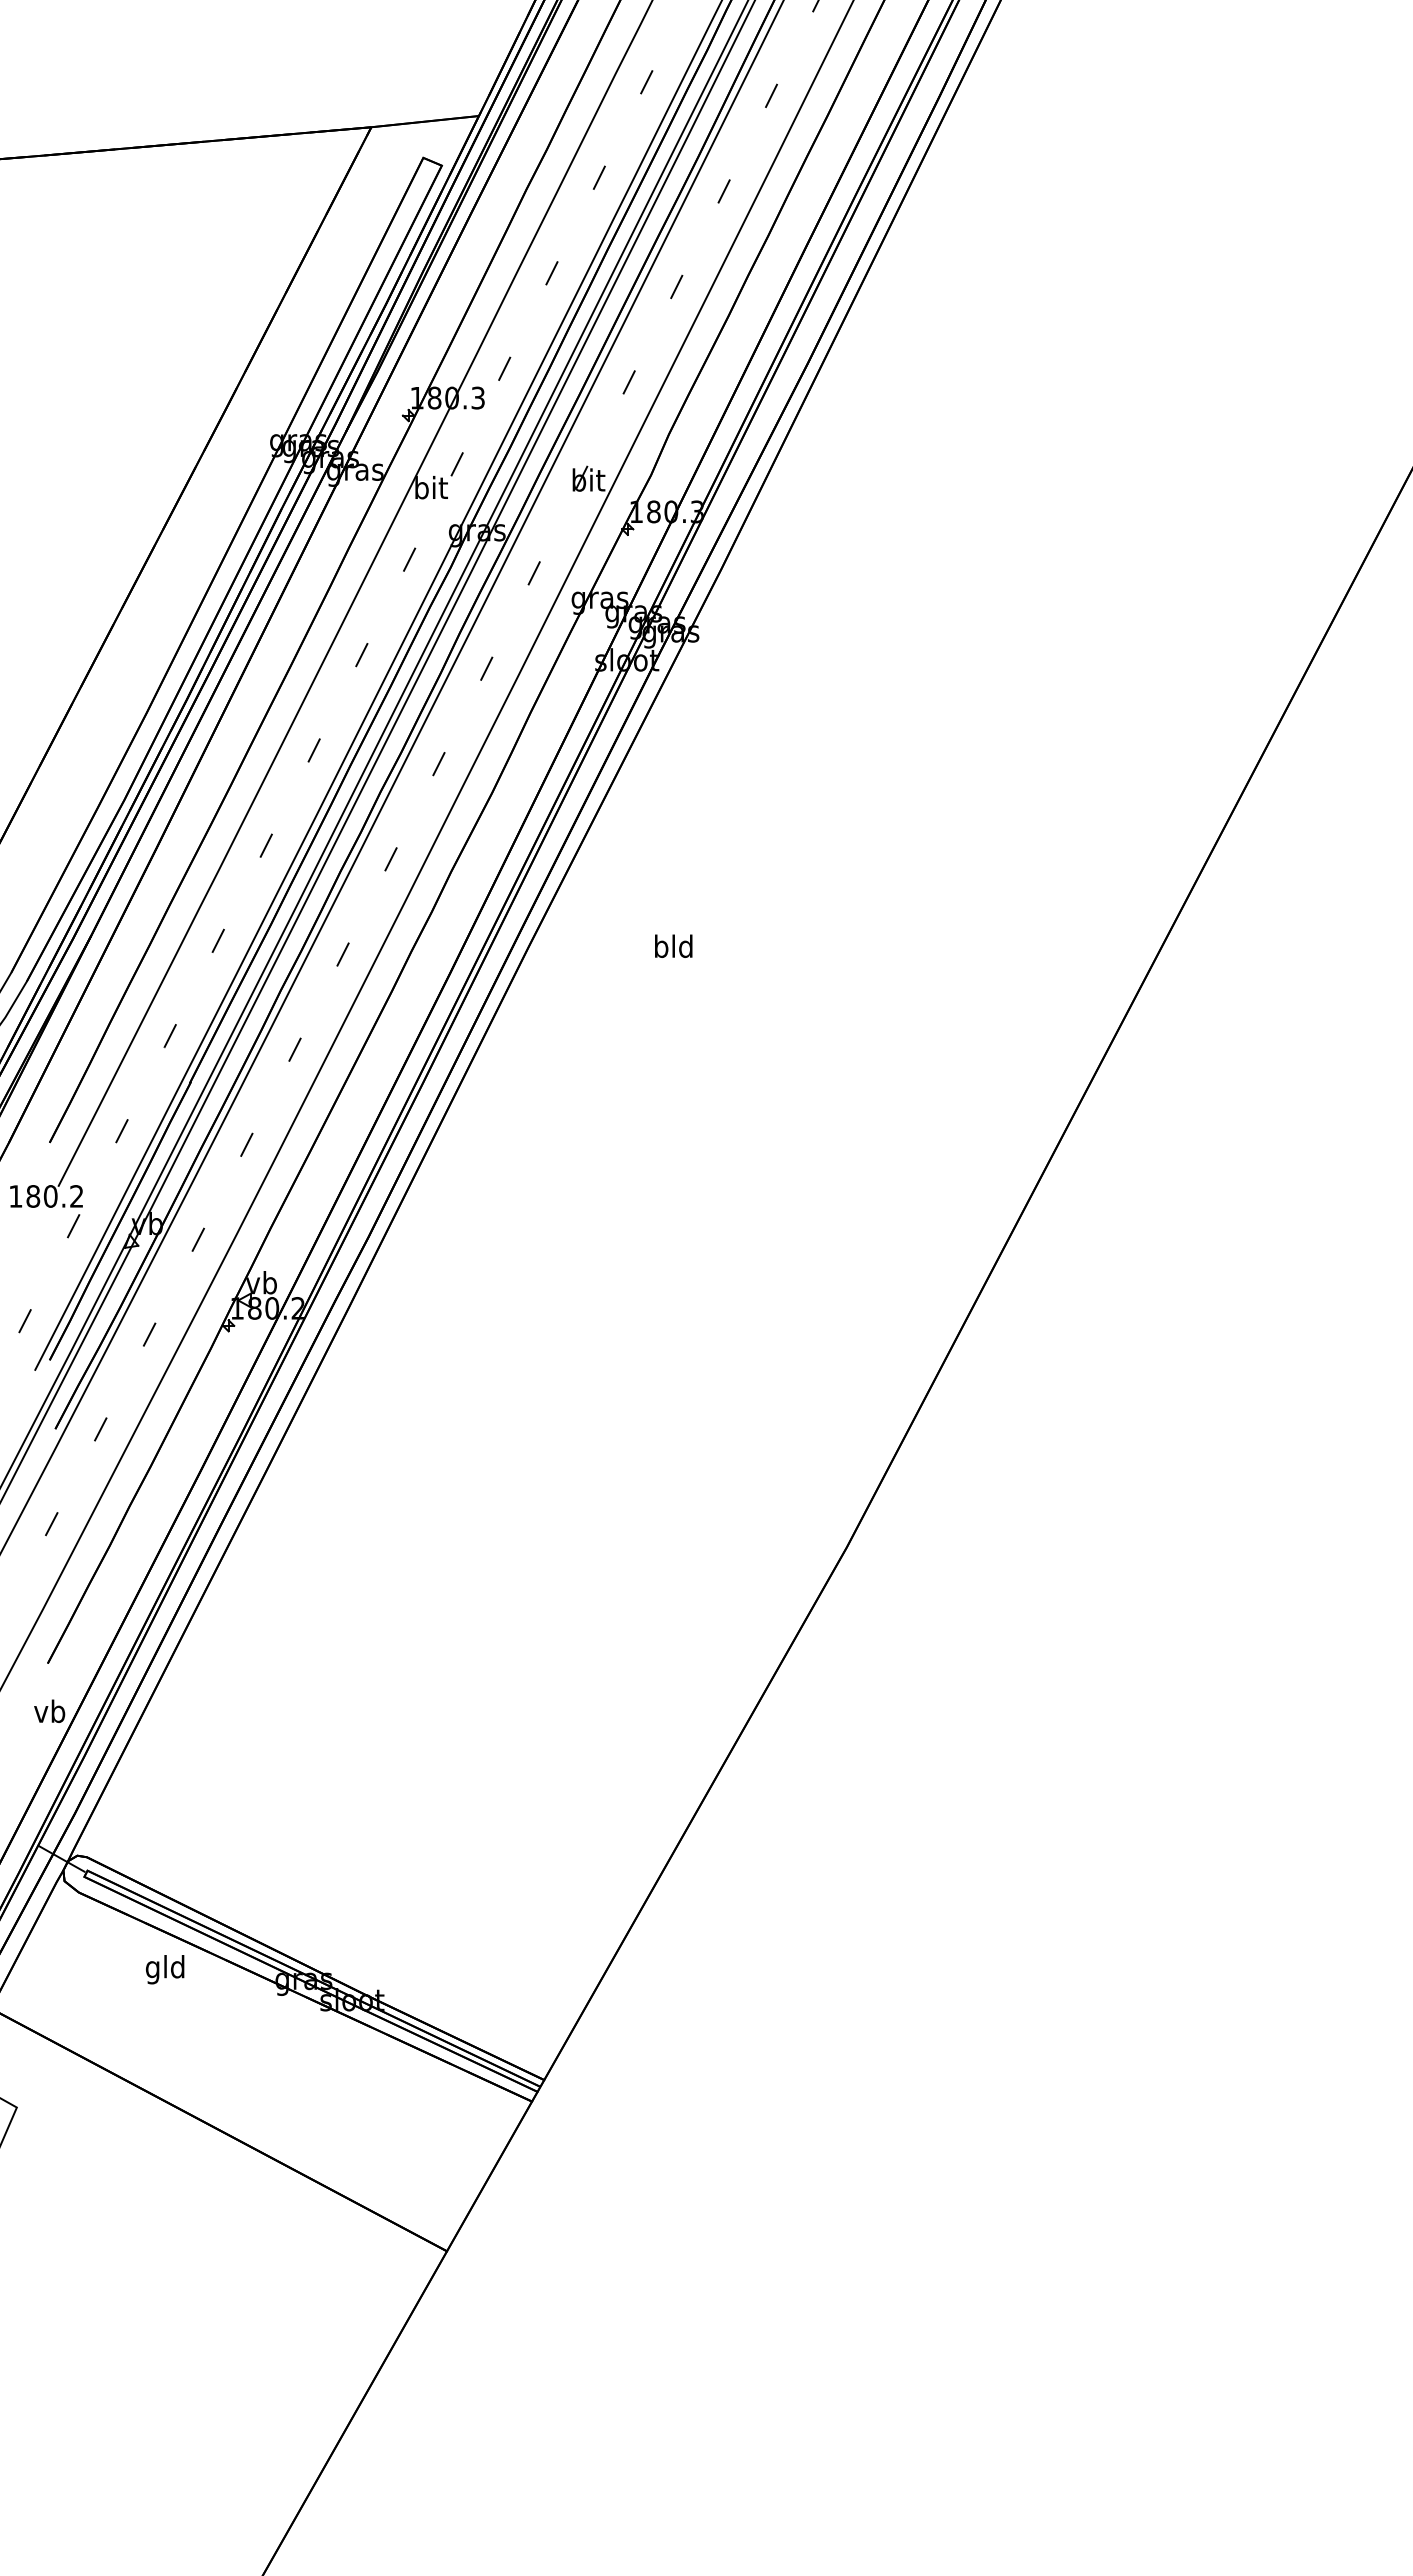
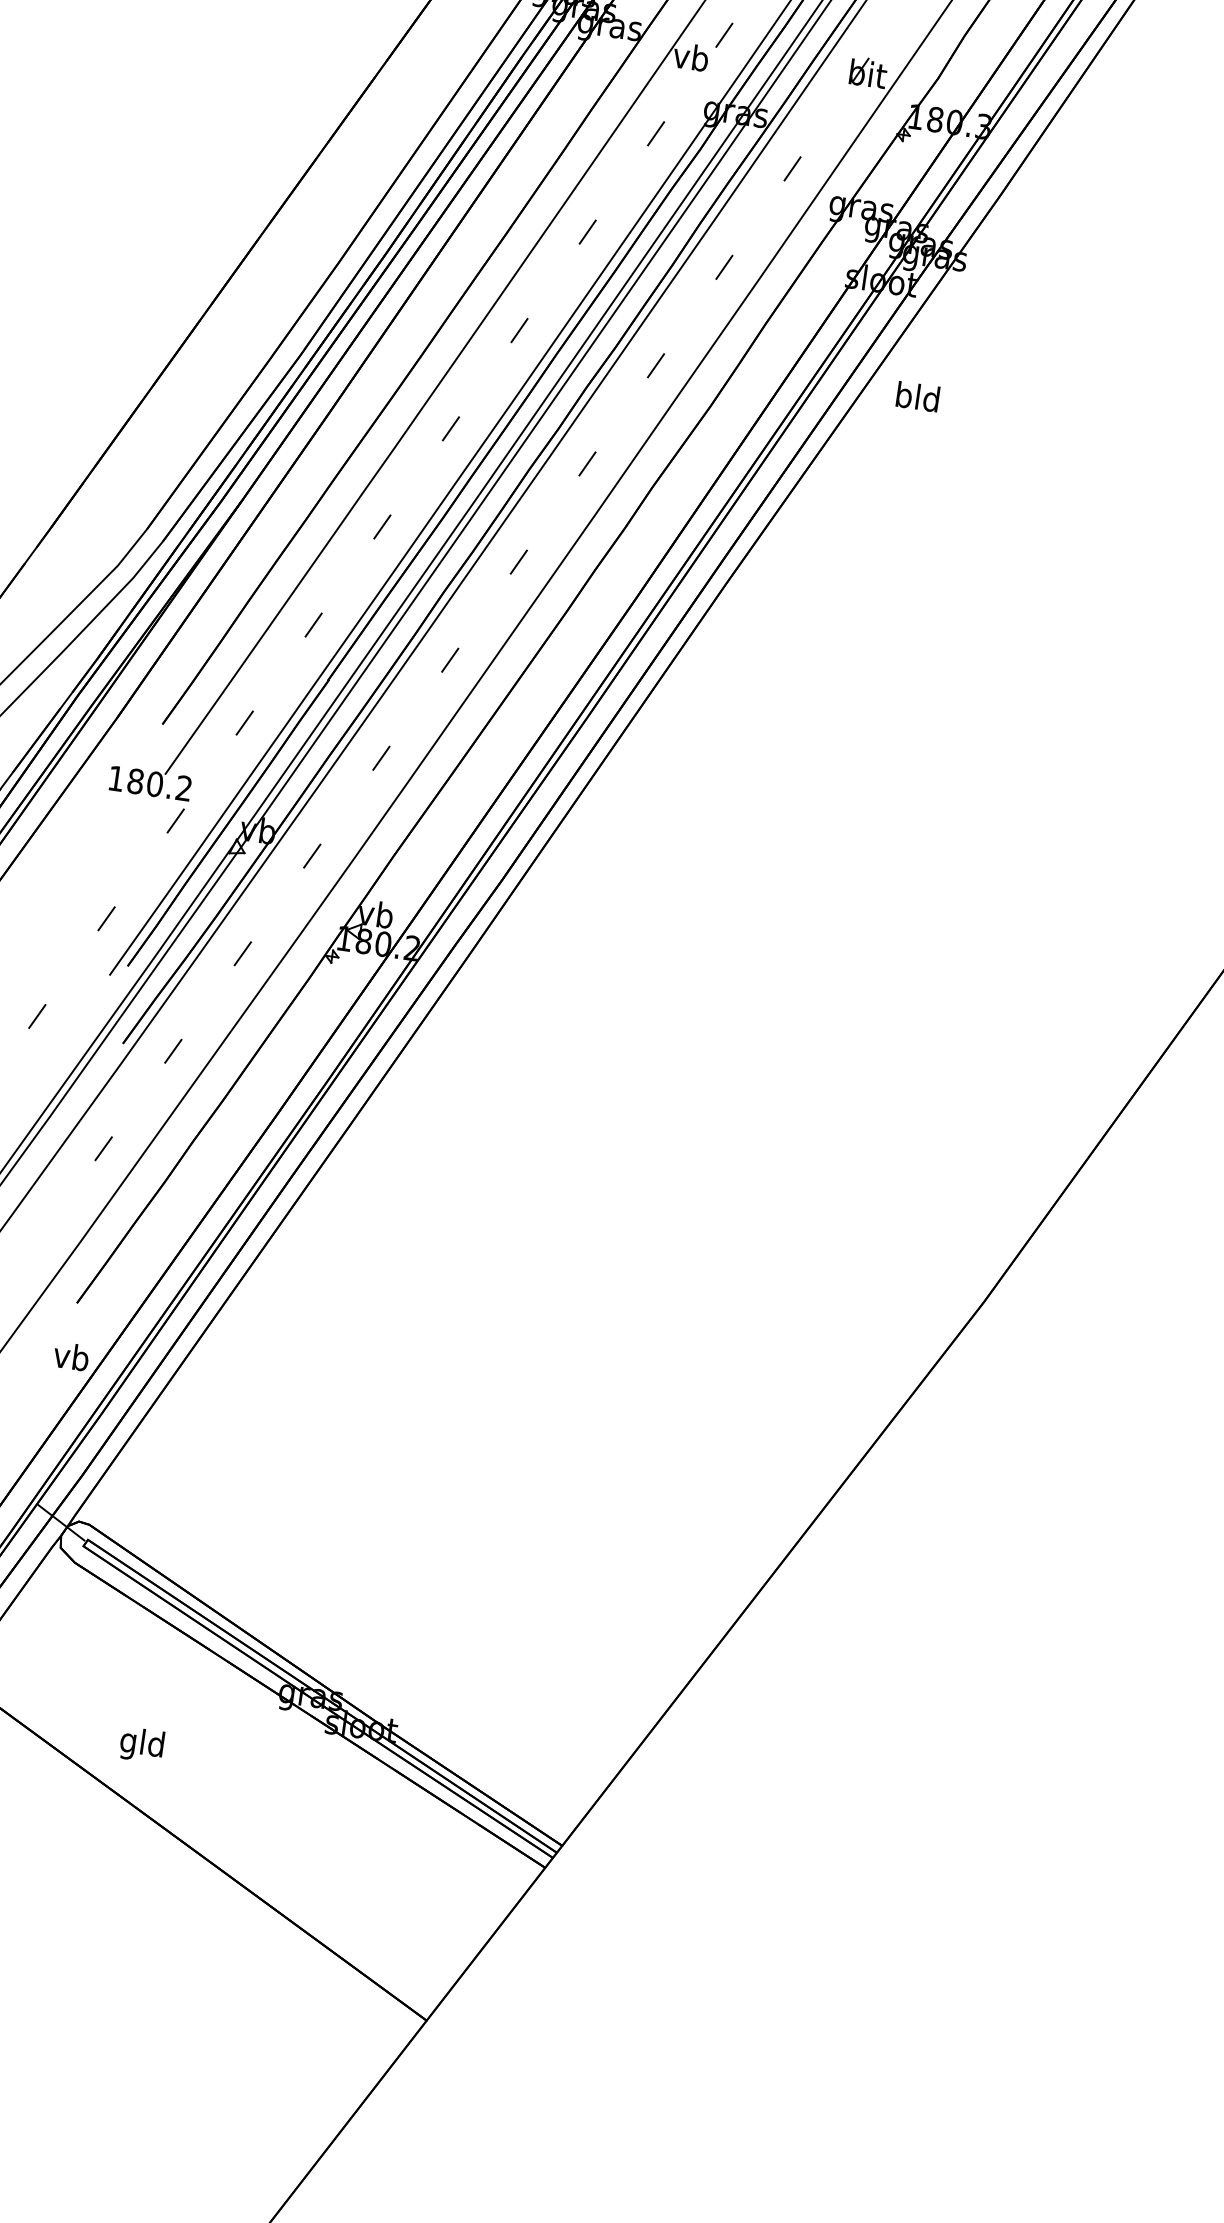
text: (431, 487) -> (692, 56), bit -> vb
text: (673, 945) -> (917, 395), moved
text: (165, 1969) -> (142, 1744), moved

